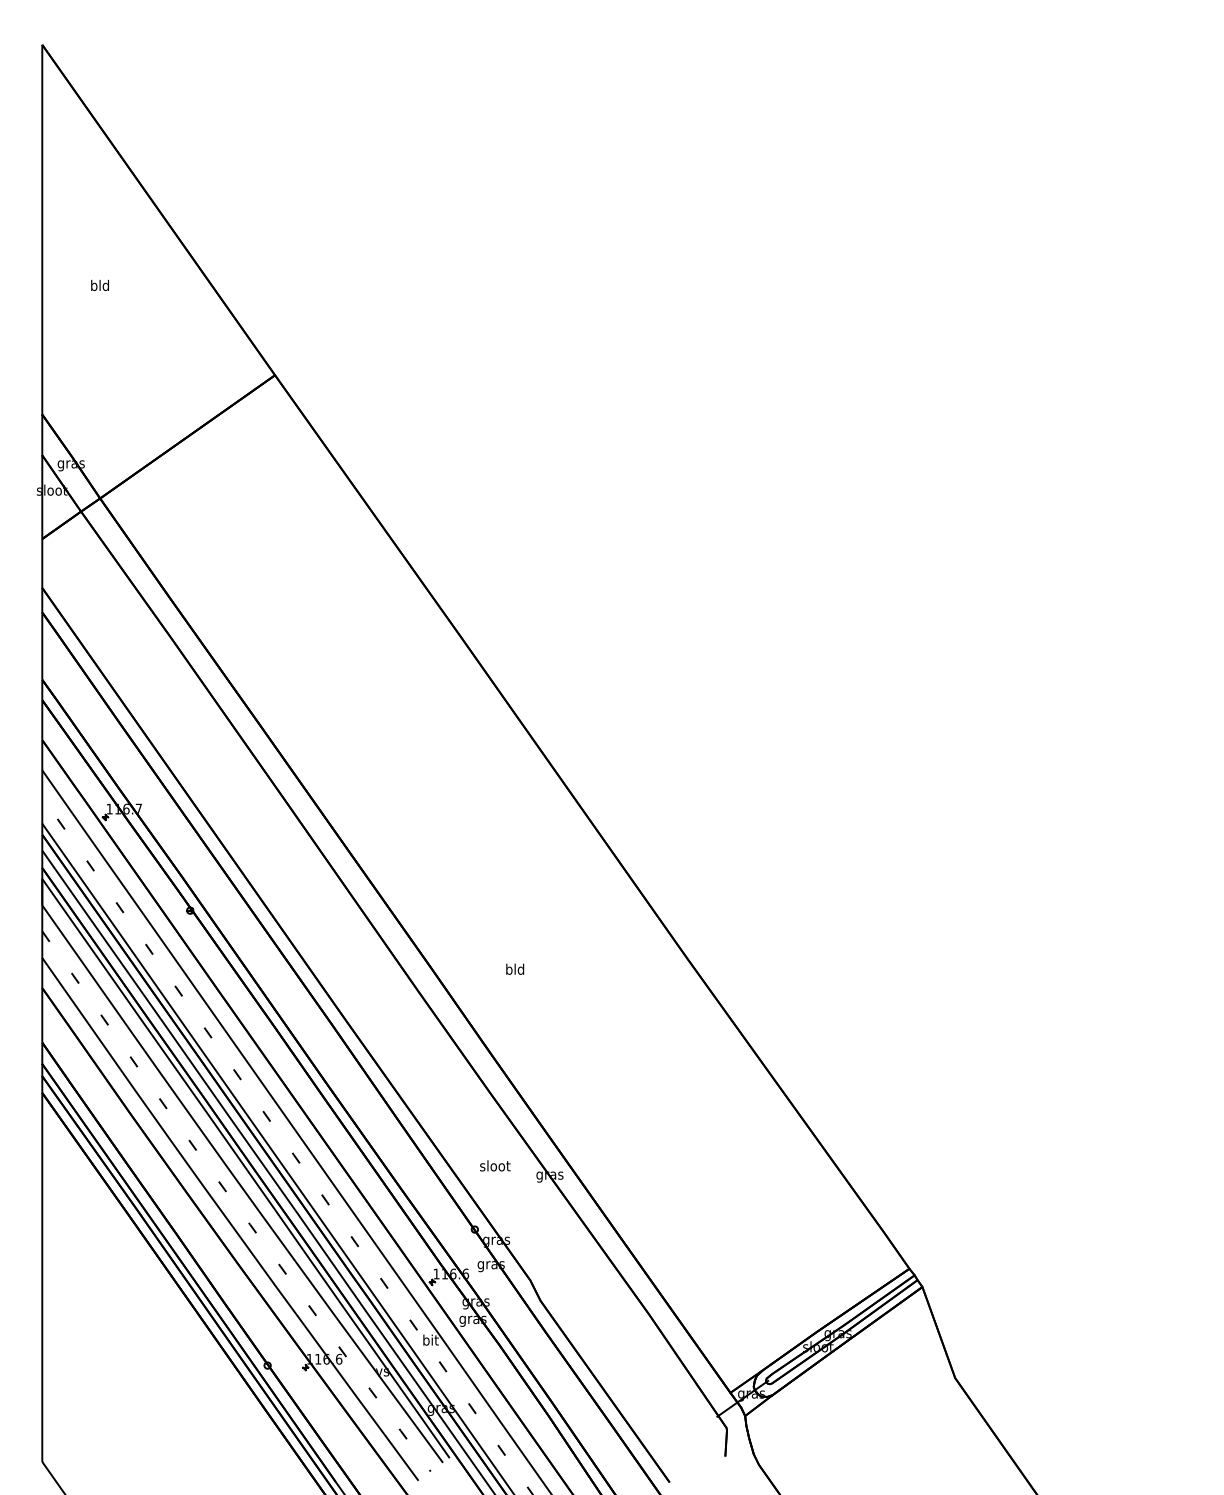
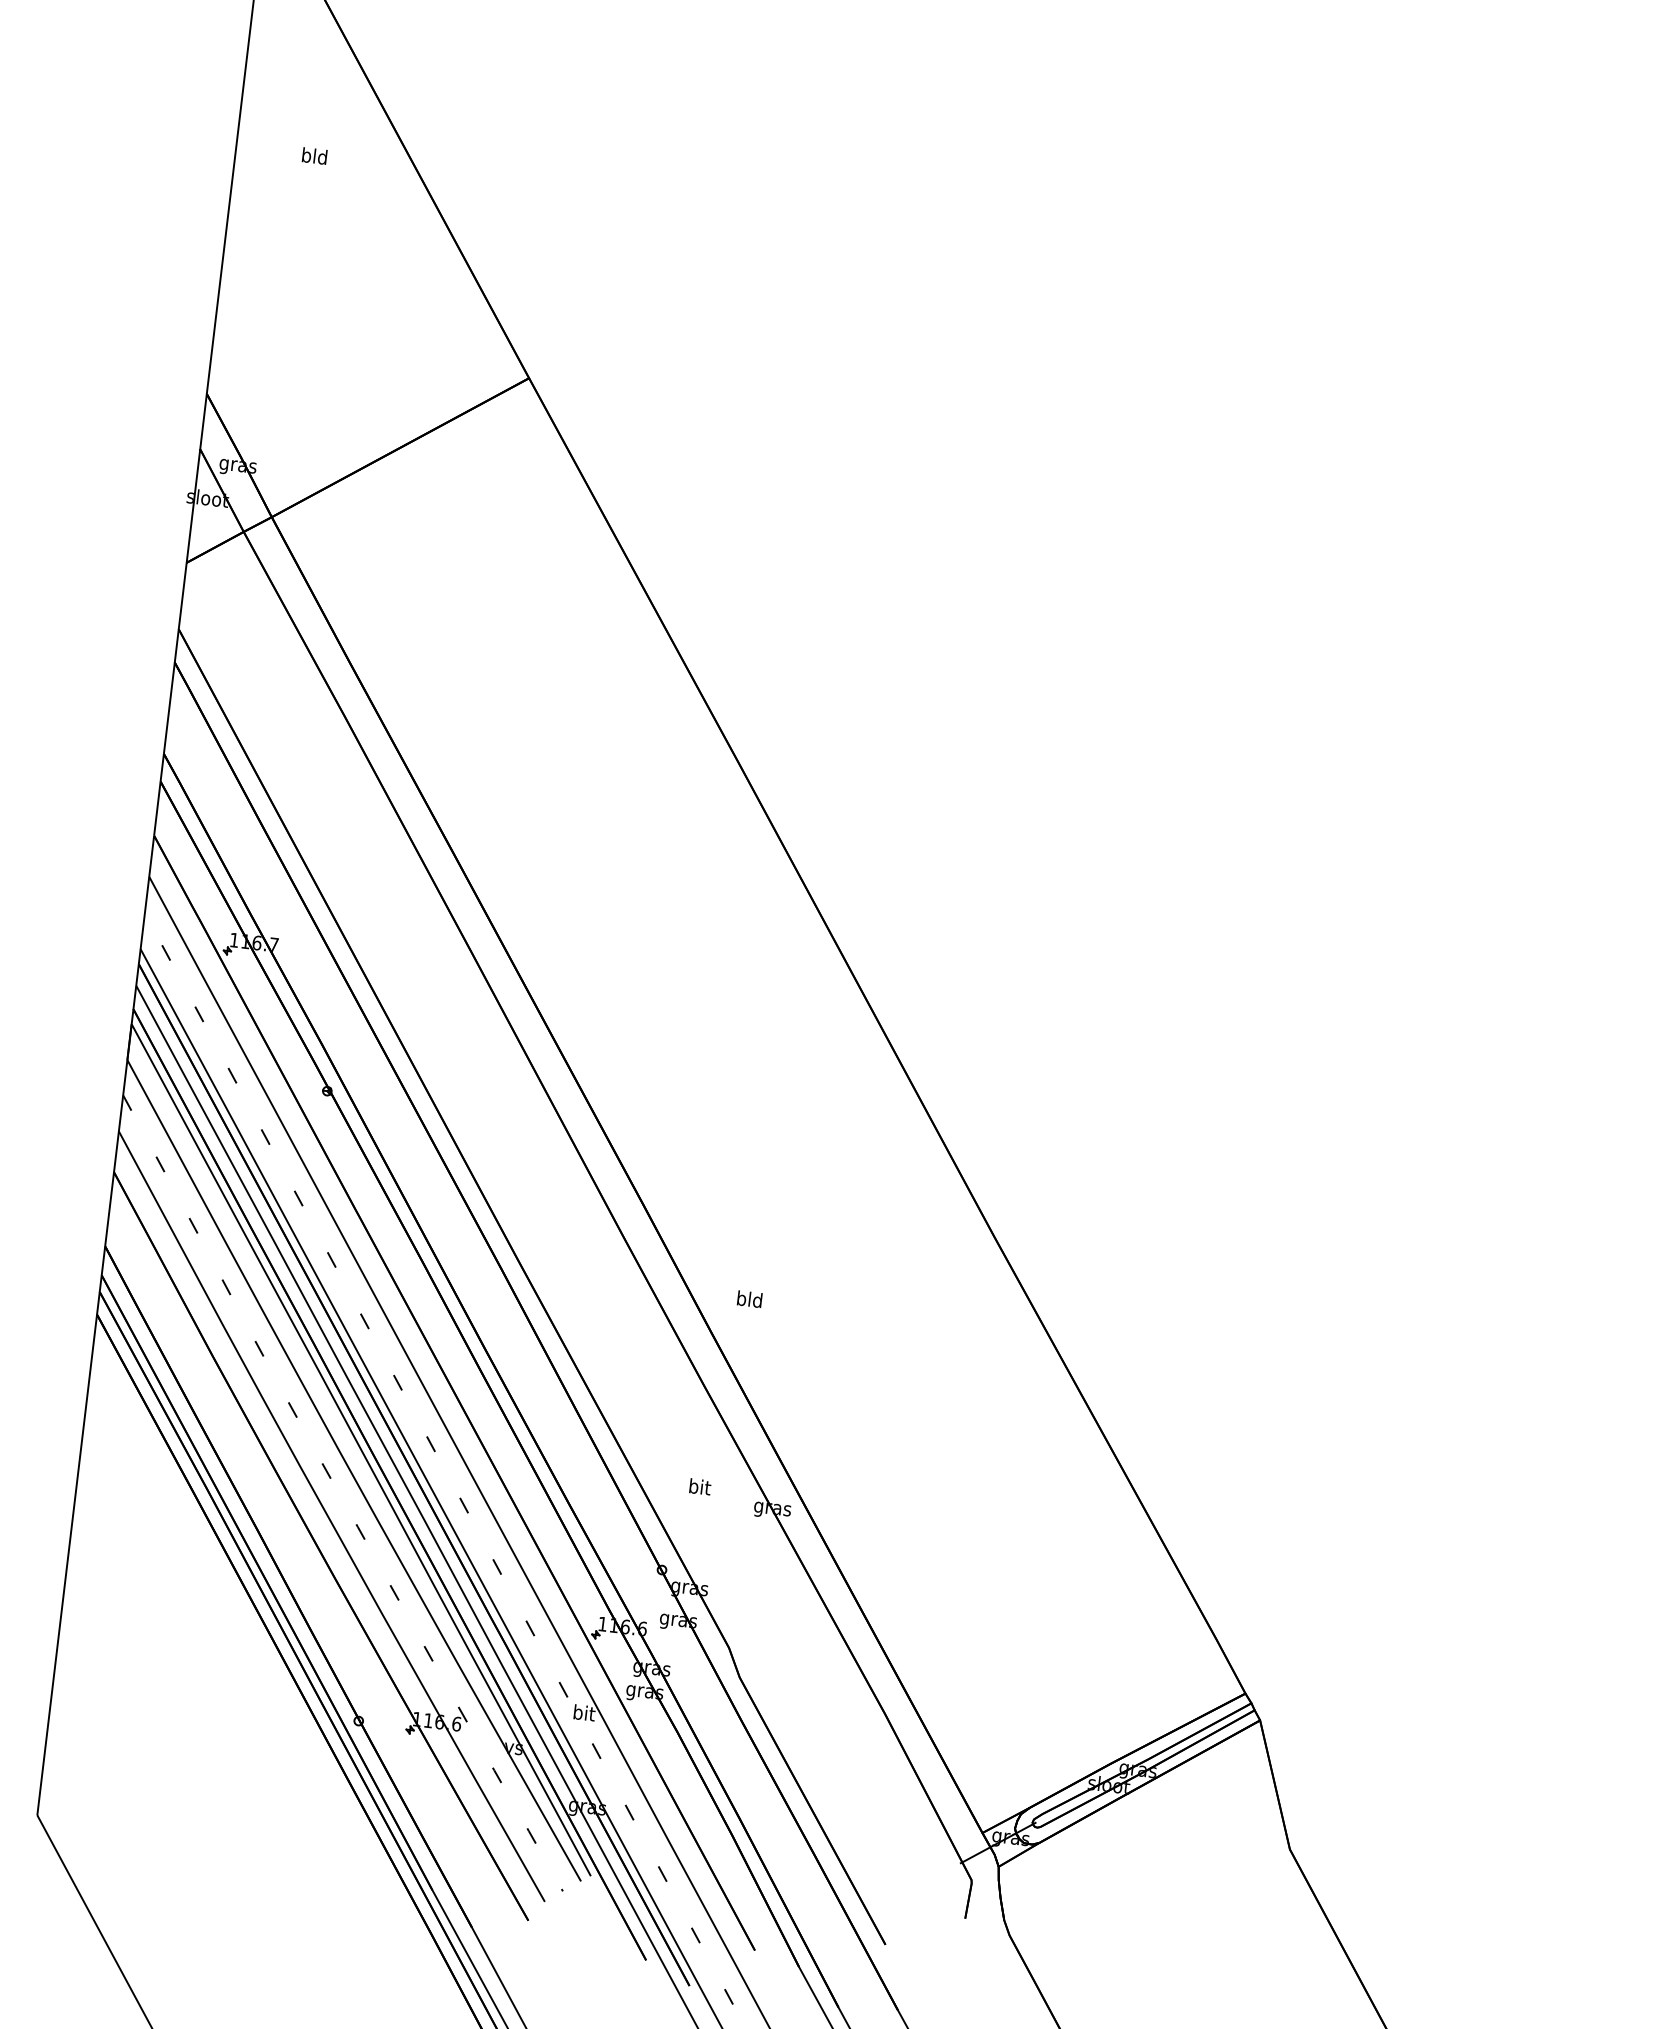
text: (99, 285) -> (313, 156), moved
text: (515, 968) -> (750, 1298), moved
text: (495, 1165) -> (700, 1486), sloot -> bit

